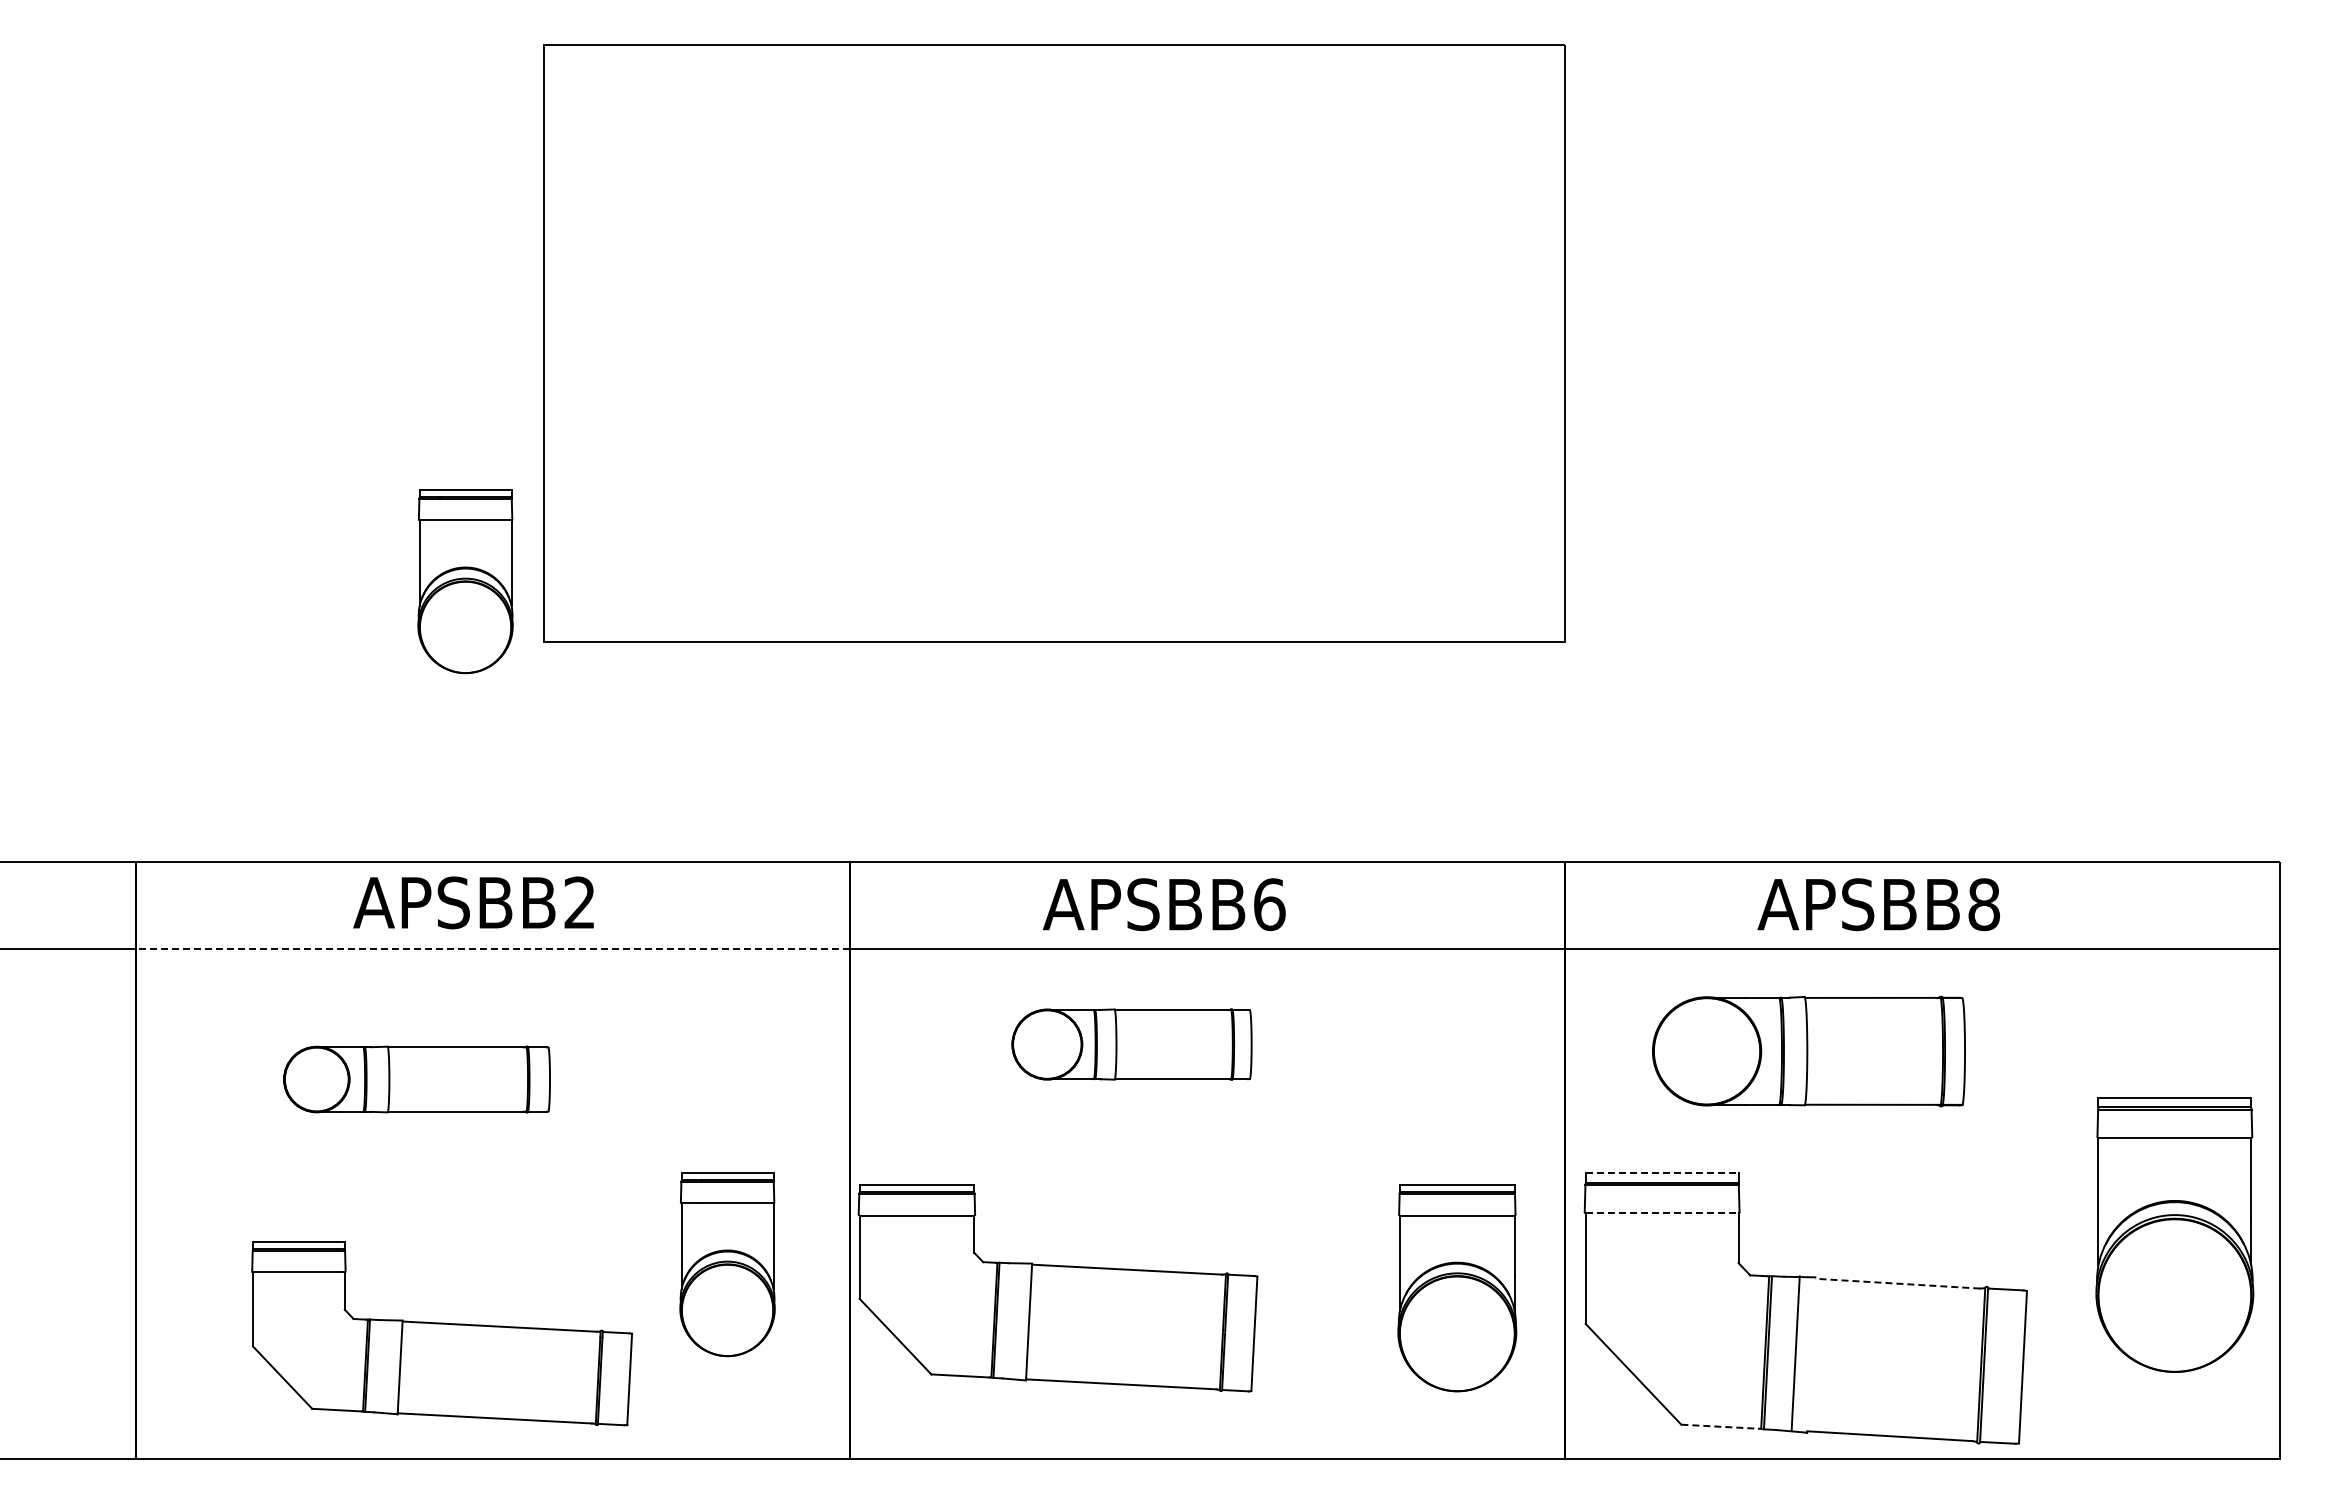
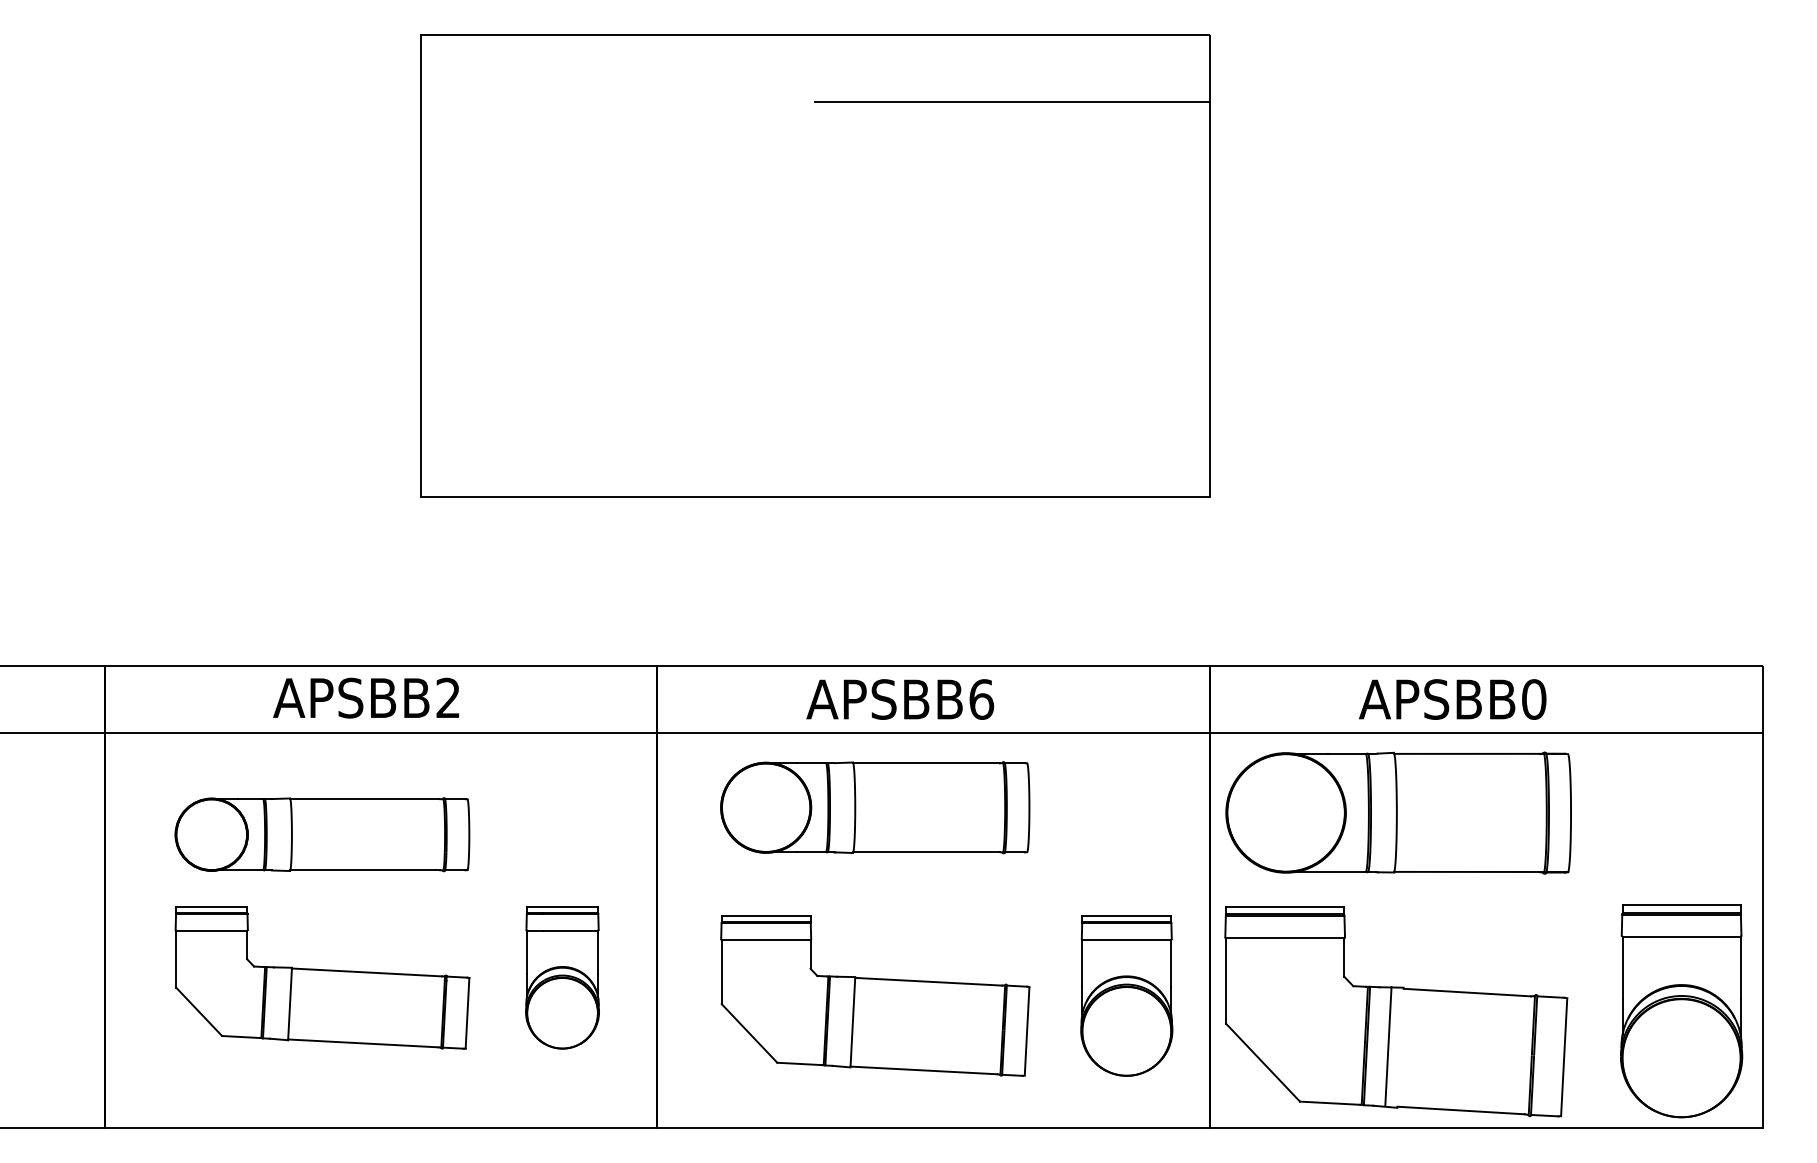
line: (1309, 131) -> (1012, 101), added
part: (465, 581) -> (359, 449), removed
text: (1984, 904) -> (1534, 699), APSBB8 -> APSBB0
line: (492, 948) -> (380, 733), dashed -> solid
part: (1131, 1044) -> (874, 807), size x1.67
part: (1808, 1051) -> (1398, 813), size x1.43
part: (416, 1079) -> (322, 834), size x1.43
line: (1662, 1172) -> (1285, 906), dashed -> solid
line: (1662, 1213) -> (1285, 938), dashed -> solid
part: (2174, 1234) -> (1681, 1011), moved
line: (1897, 1283) -> (1467, 992), dashed -> solid
part: (1057, 1288) -> (874, 996), moved
part: (442, 1333) -> (322, 977), moved
line: (1720, 1426) -> (1330, 1103), dashed -> solid

